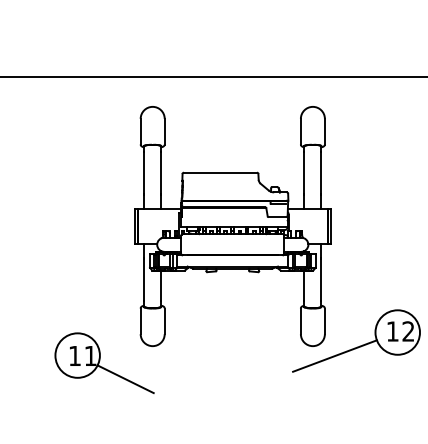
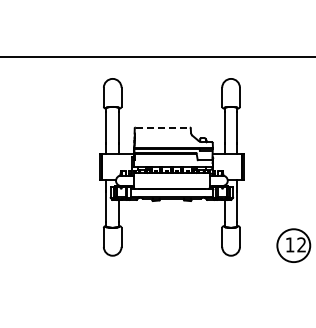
line: (221, 172) -> (163, 127), solid -> dashed
line: (335, 355) -> (247, 262), removed
part: (103, 363) -> (76, 268), removed

